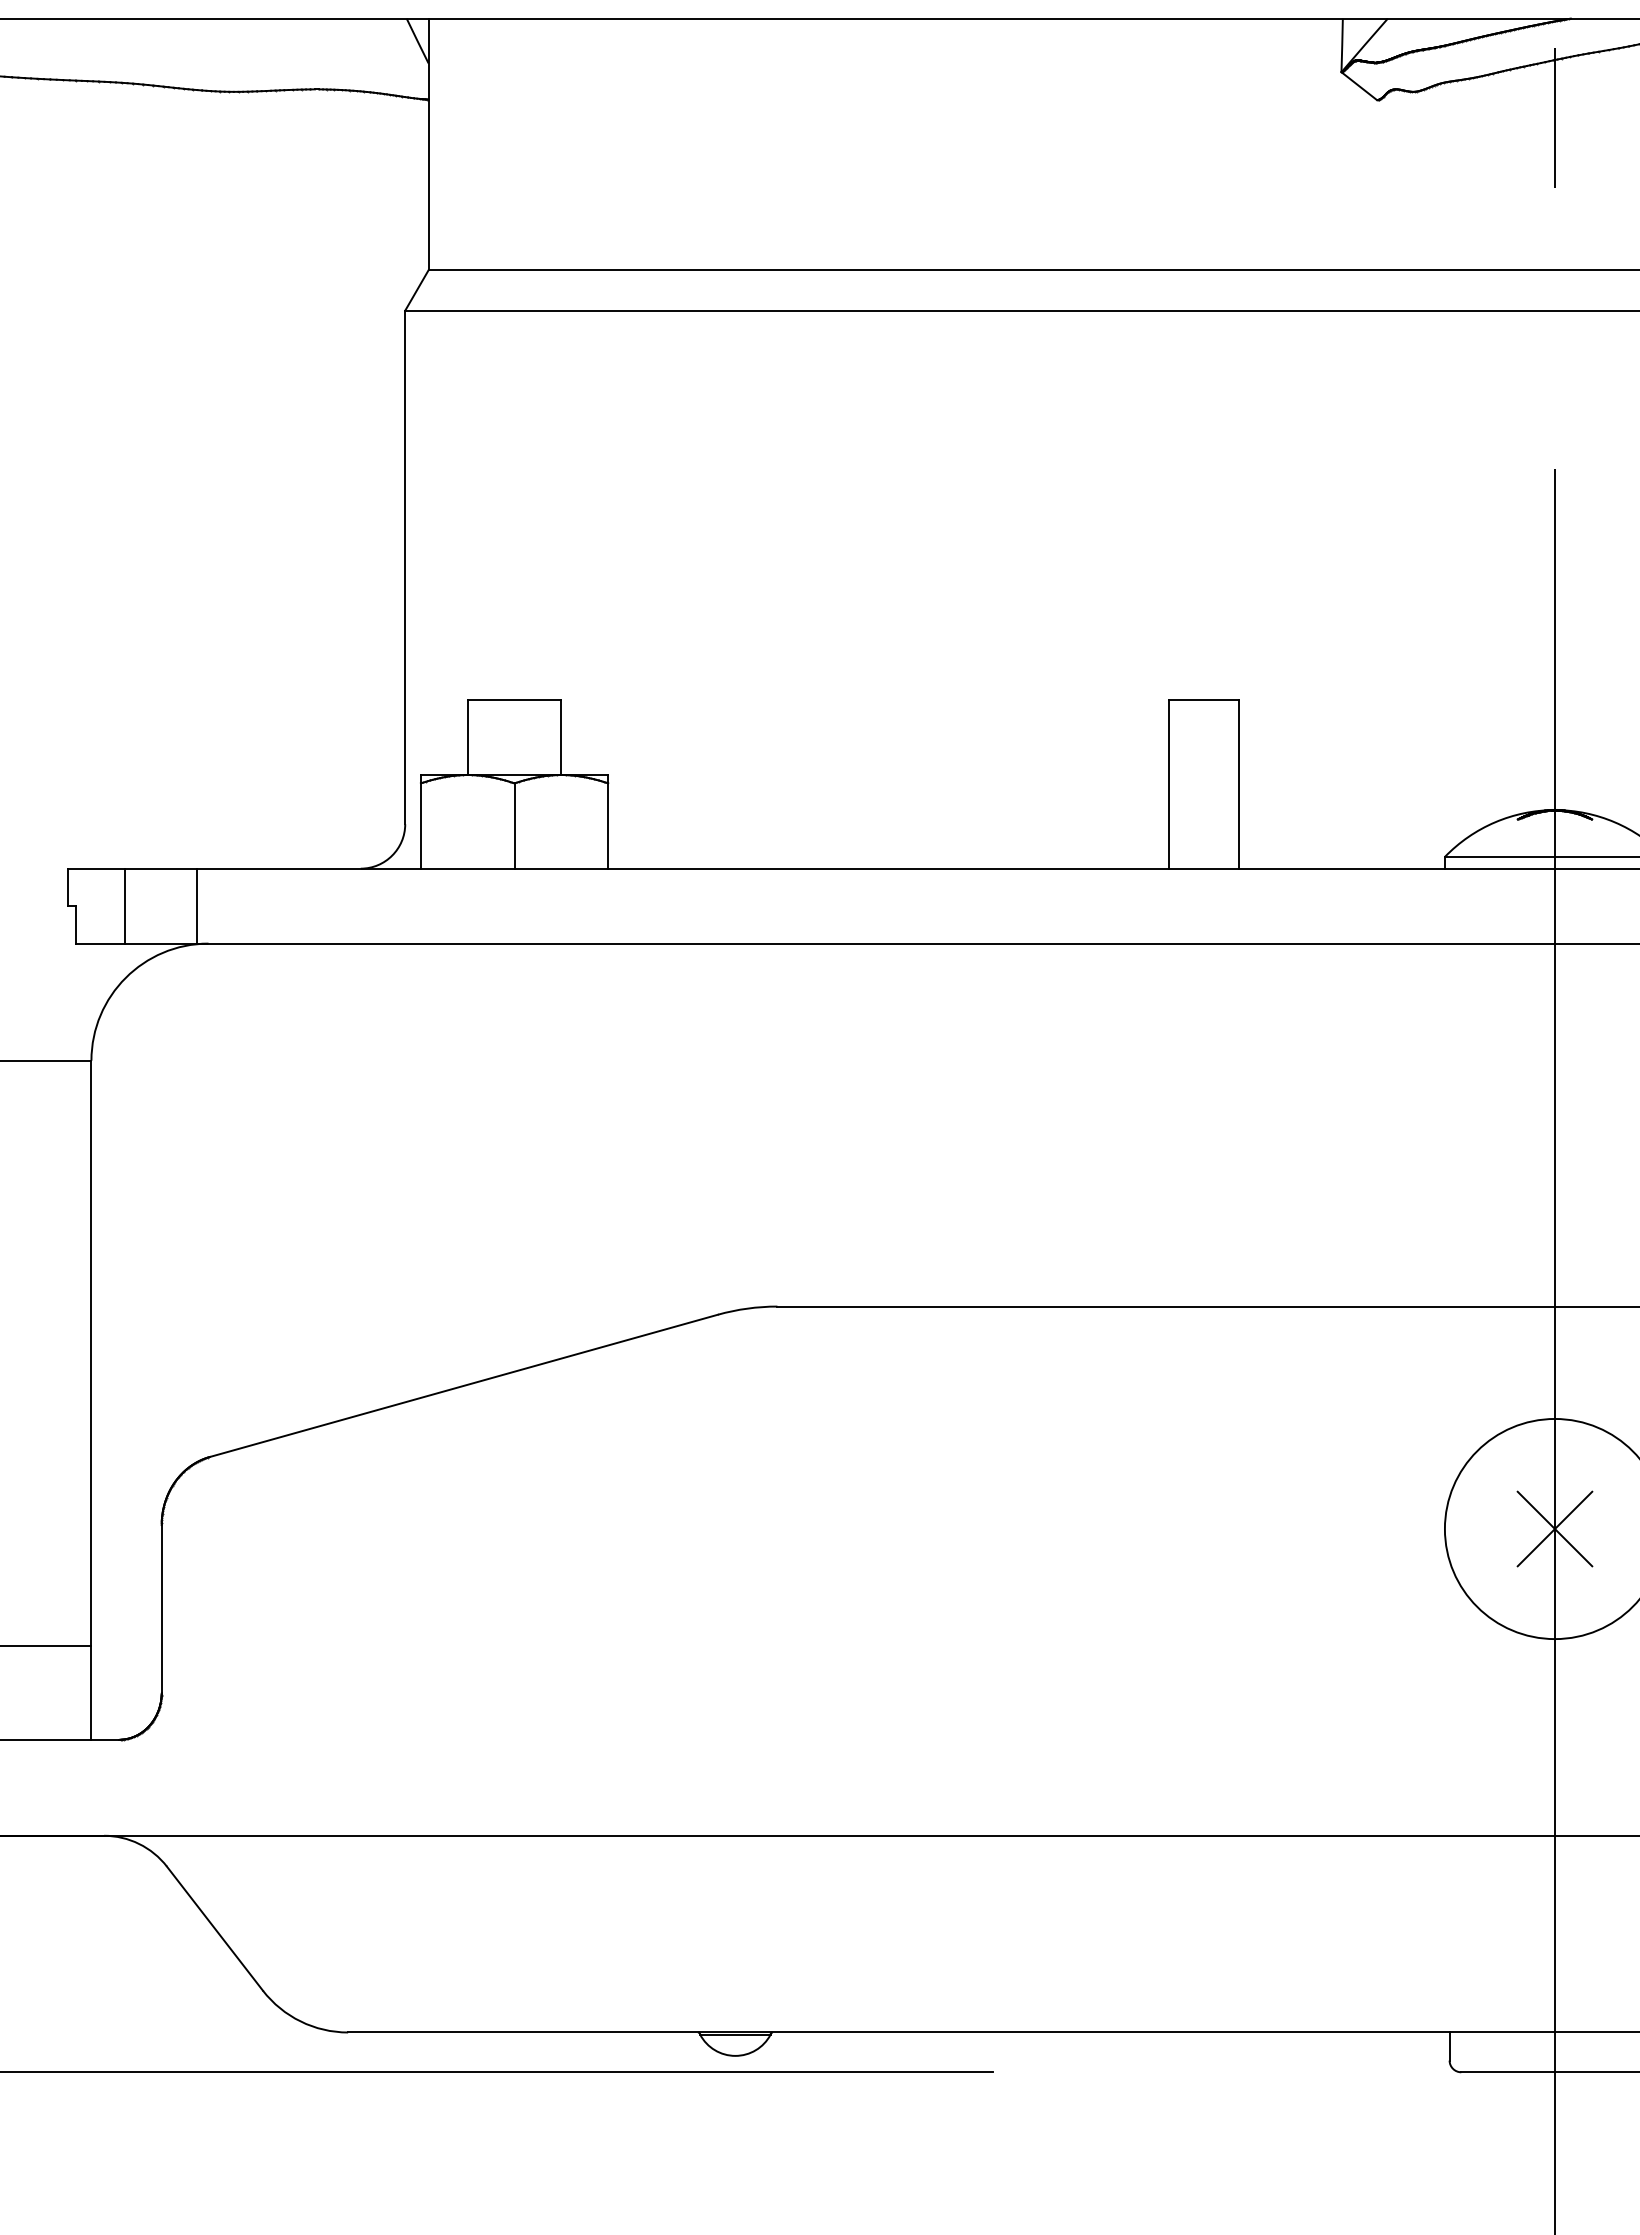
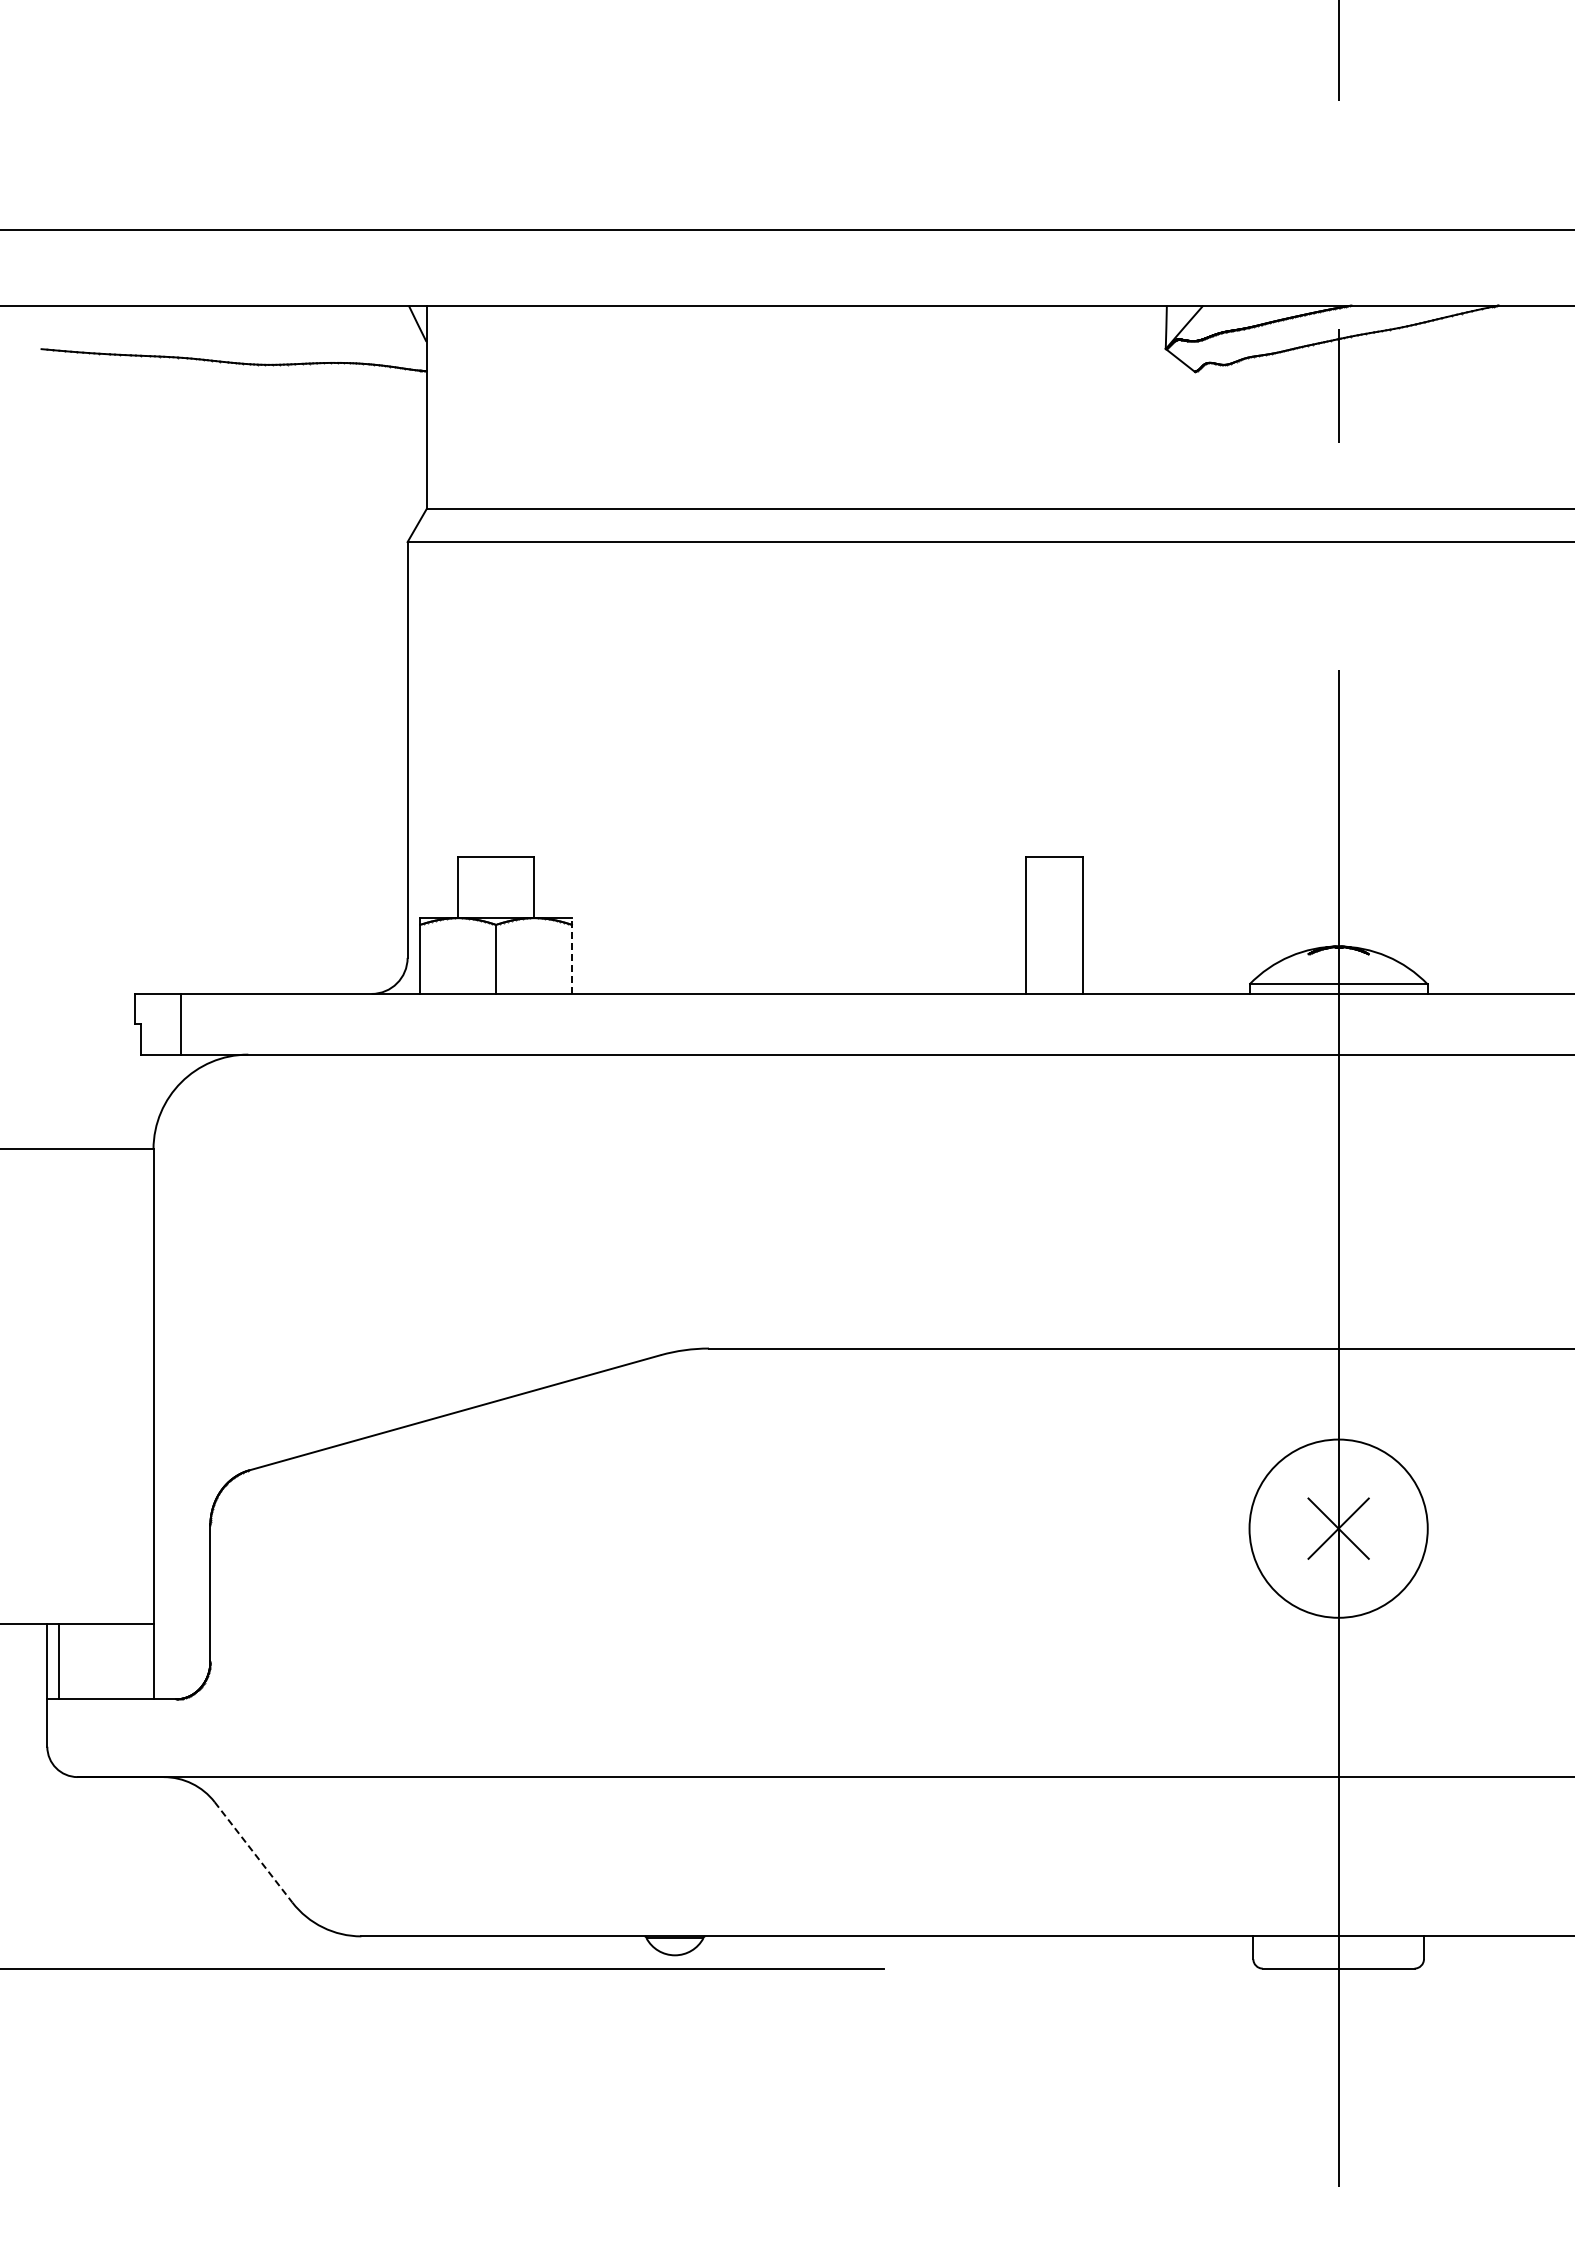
line: (607, 822) -> (571, 956), solid -> dashed
line: (197, 905) -> (239, 1023), removed
line: (214, 1928) -> (253, 1852), solid -> dashed

